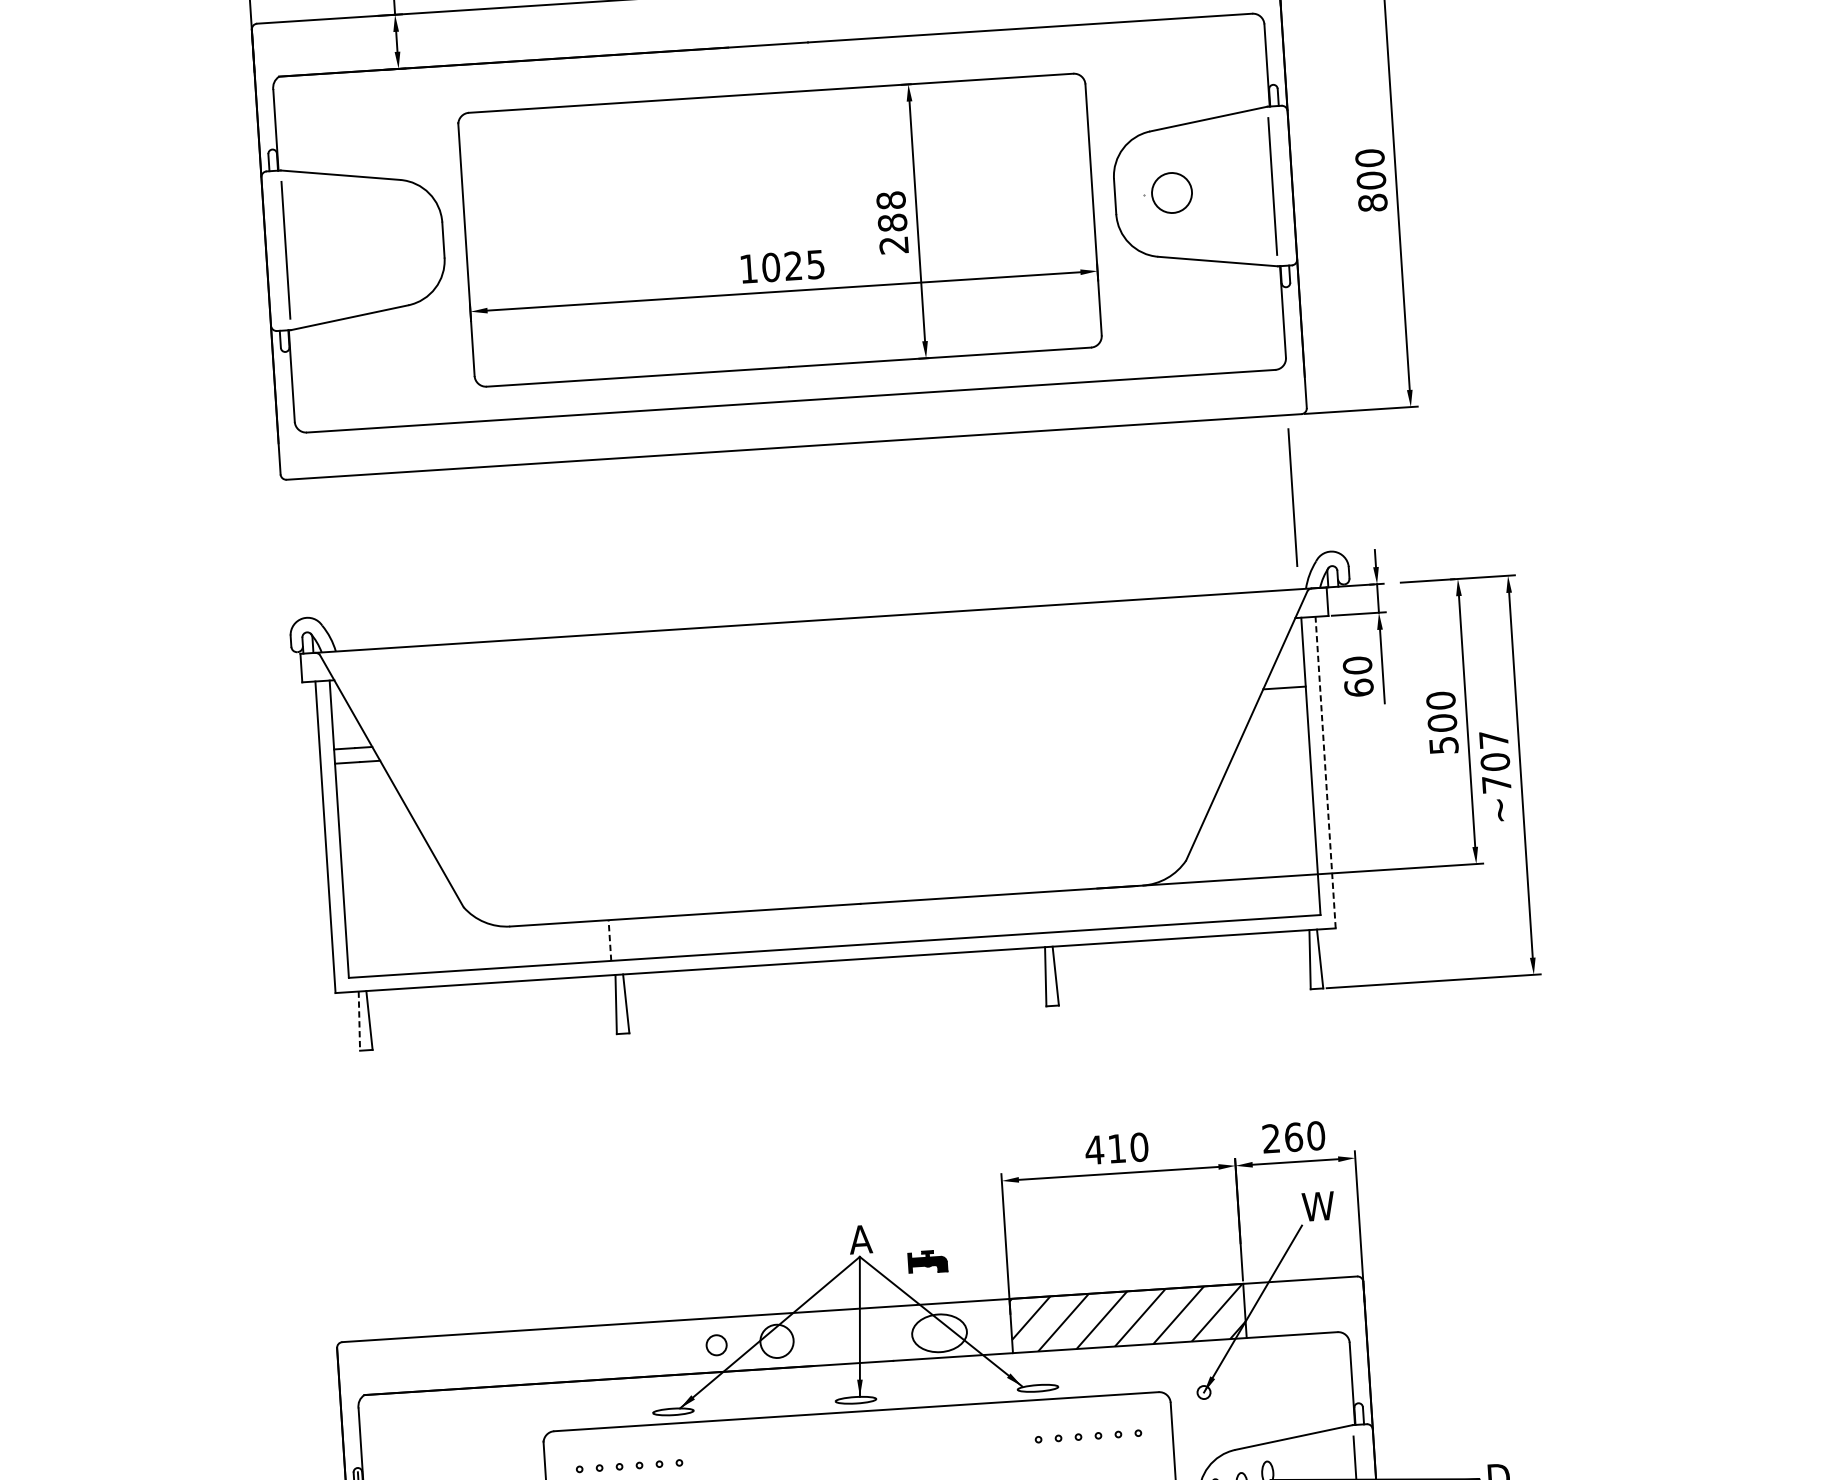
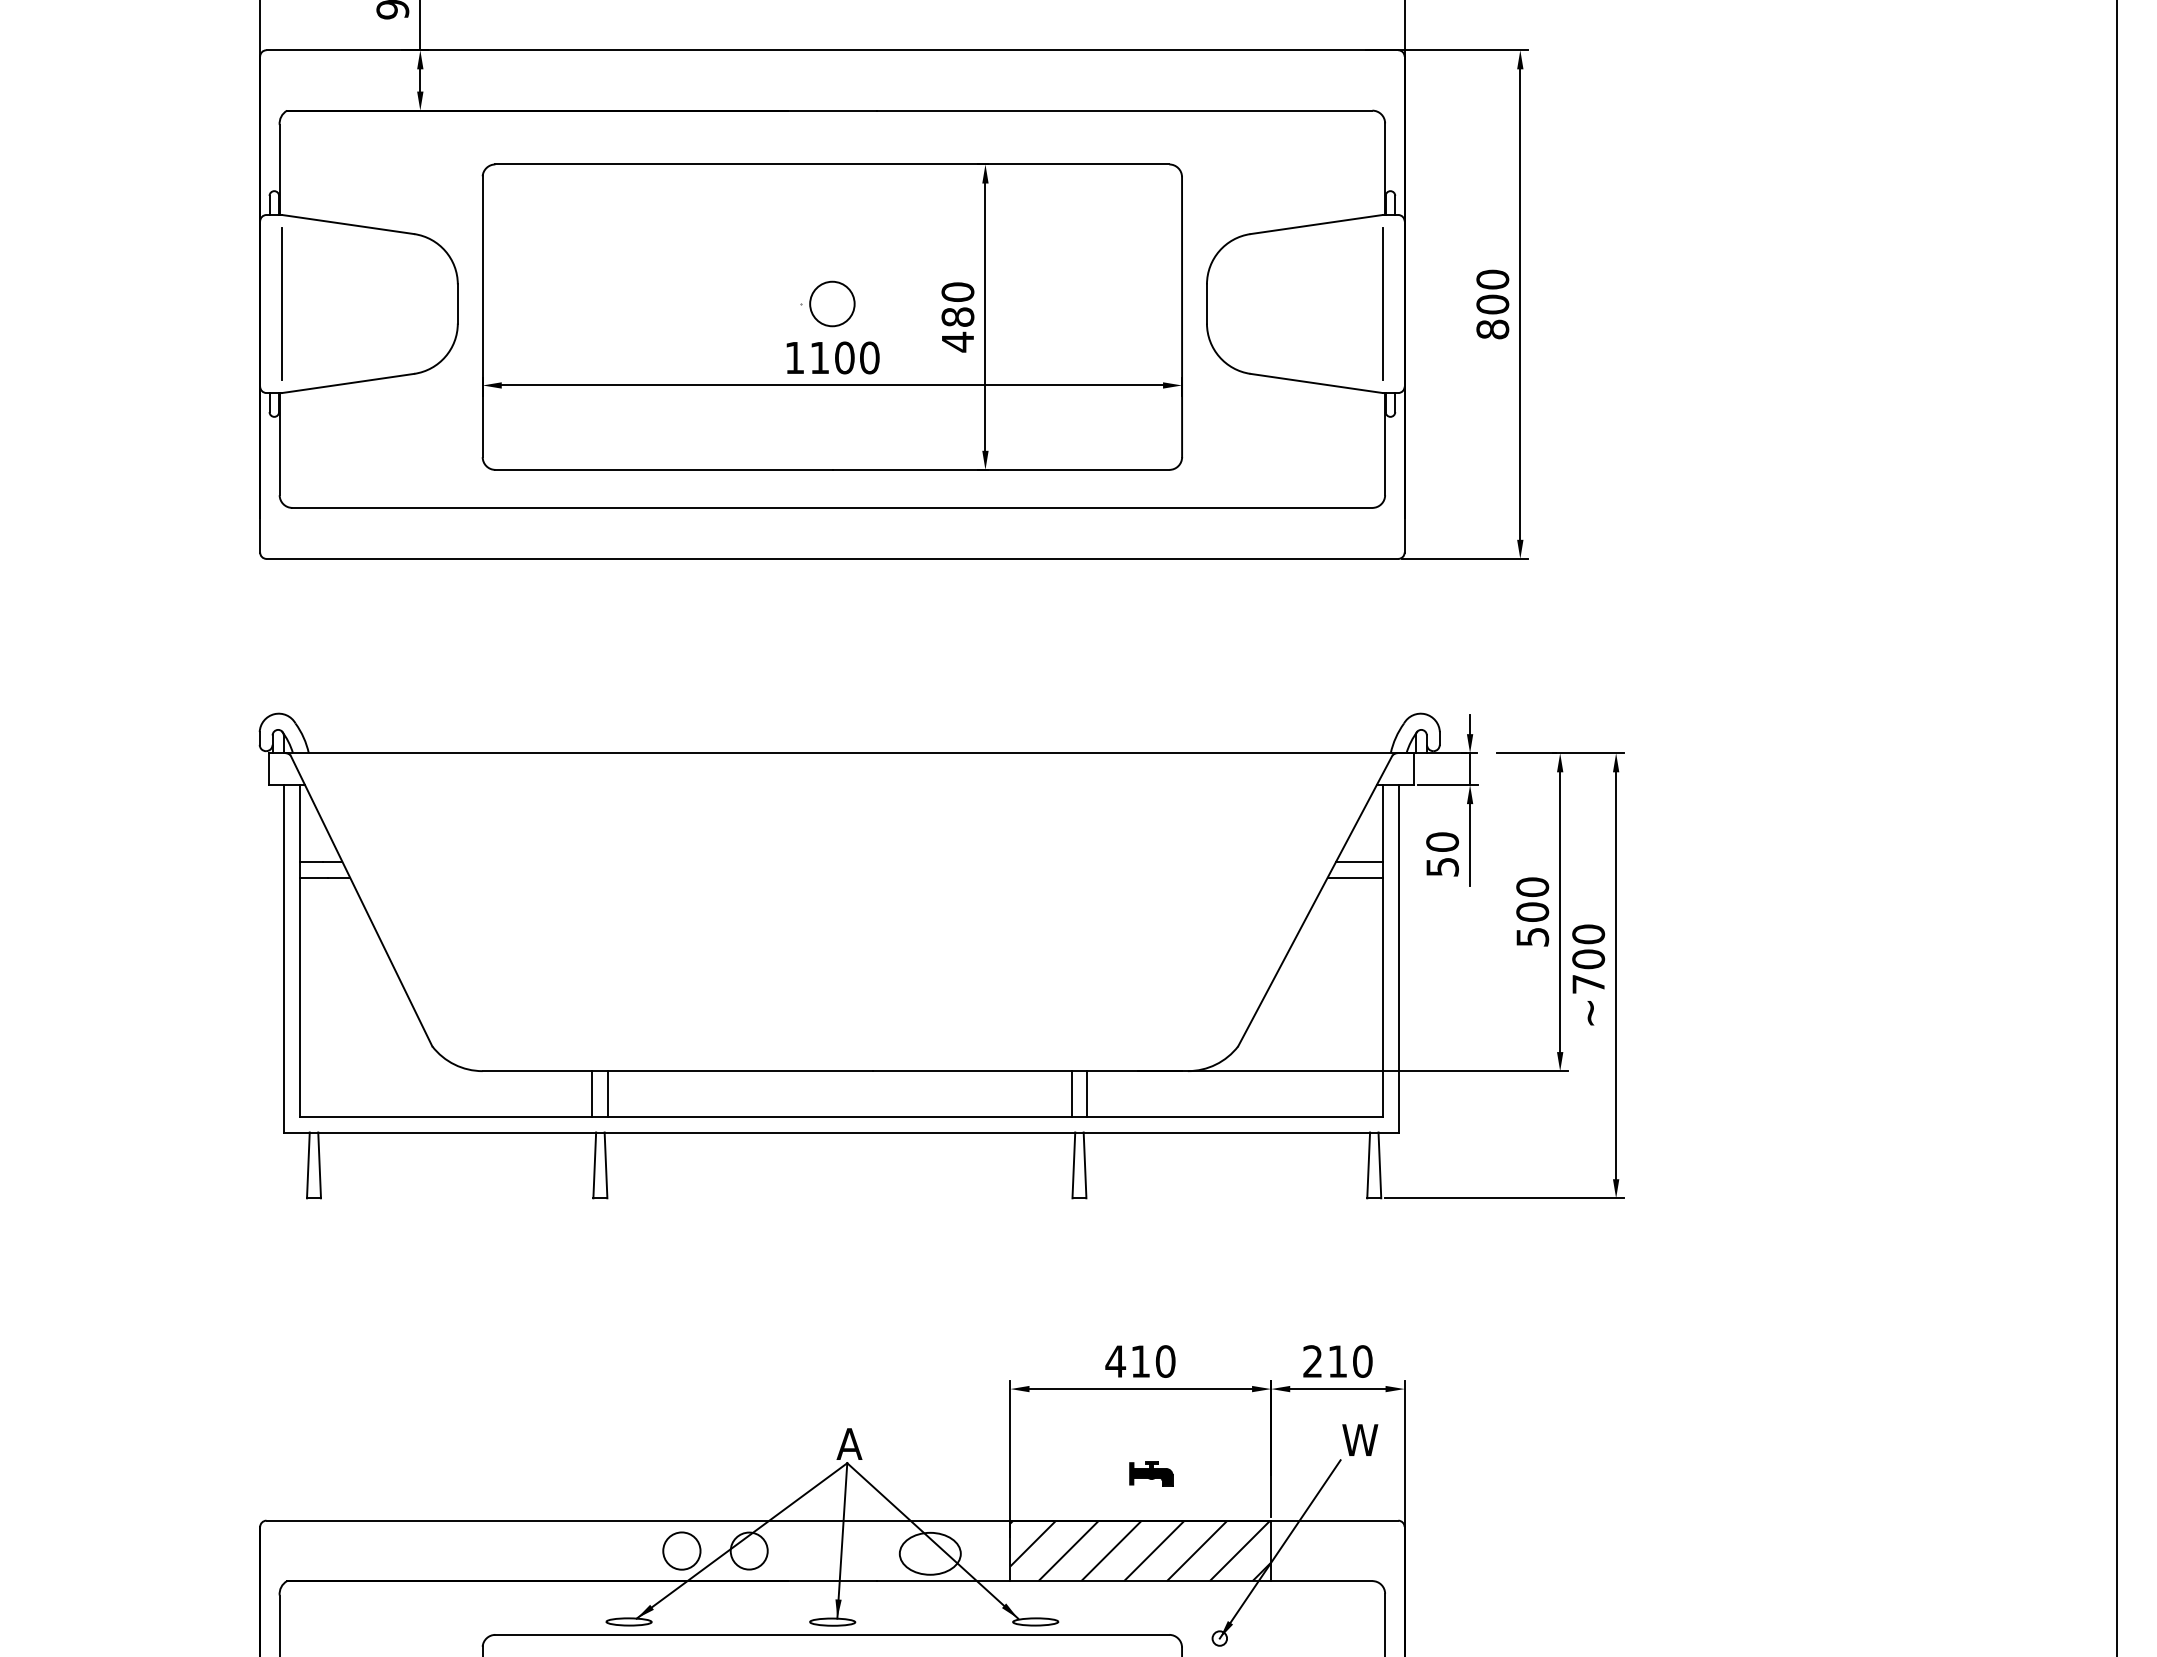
part: (1167, 192) -> (827, 303), moved
text: (892, 223) -> (957, 317), 288 -> 480
text: (793, 265) -> (844, 357), 1025 -> 1100
line: (1292, 497) -> (1382, 650), removed
text: (1358, 687) -> (1442, 866), 60 -> 50
line: (1281, 702) -> (1355, 877), added
text: (1493, 739) -> (1588, 934), ~707 -> ~700
line: (1325, 772) -> (1399, 958), dashed -> solid
line: (1053, 911) -> (1087, 1093), added
line: (1039, 912) -> (1071, 1093), added
line: (624, 939) -> (608, 1093), added
line: (609, 940) -> (592, 1093), dashed -> solid
line: (359, 1021) -> (308, 1165), dashed -> solid
text: (1293, 1137) -> (1337, 1361), 260 -> 210
part: (927, 1261) -> (1151, 1473), moved
circle: (716, 1344) -> (681, 1550), size x1.67

